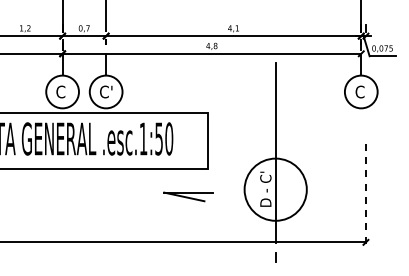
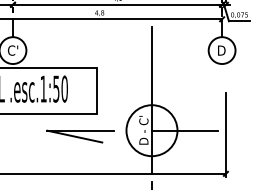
text: (360, 91) -> (221, 50), C -> D
line: (315, 189) -> (184, 130), added
line: (365, 195) -> (225, 135), dashed -> solid
part: (188, 196) -> (80, 136), size x1.67

